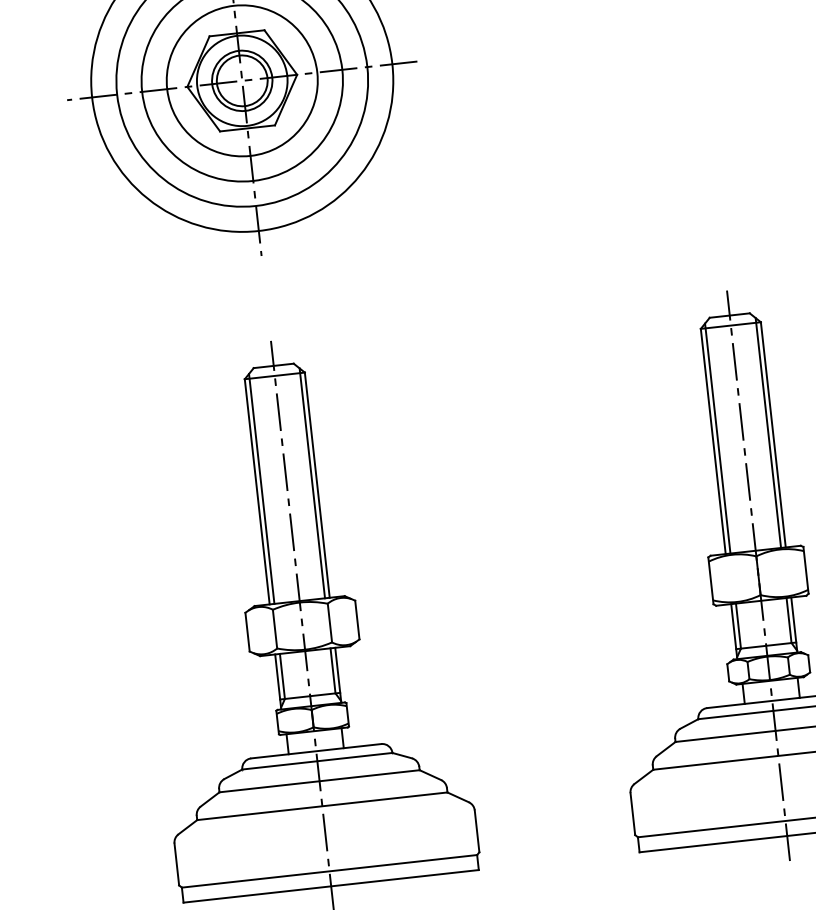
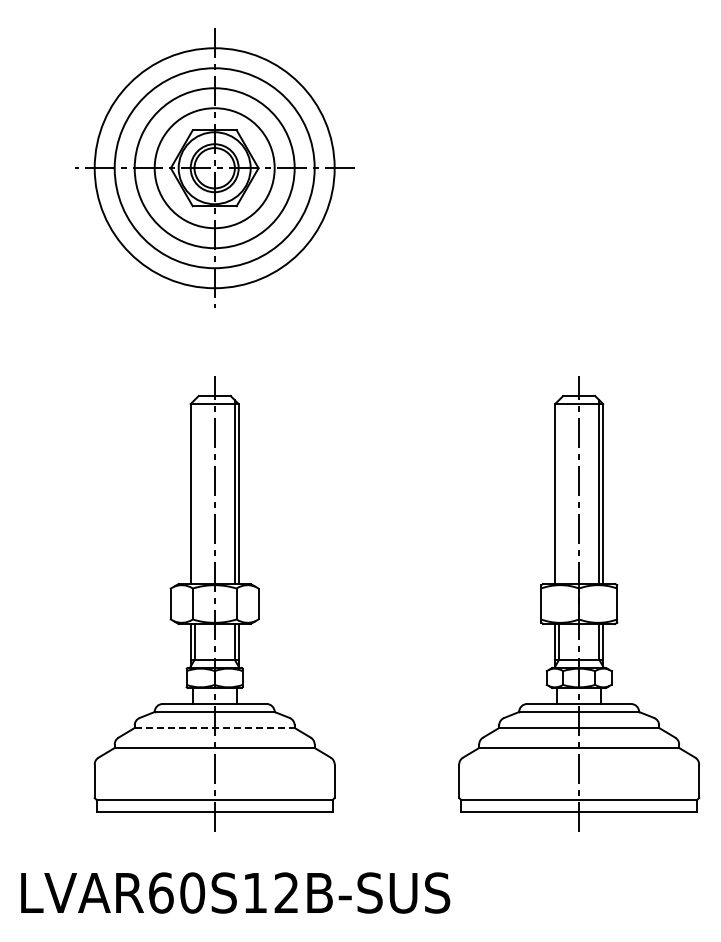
line: (717, 439) -> (558, 492), removed
line: (261, 489) -> (194, 492), removed
line: (319, 781) -> (214, 728), solid -> dashed

